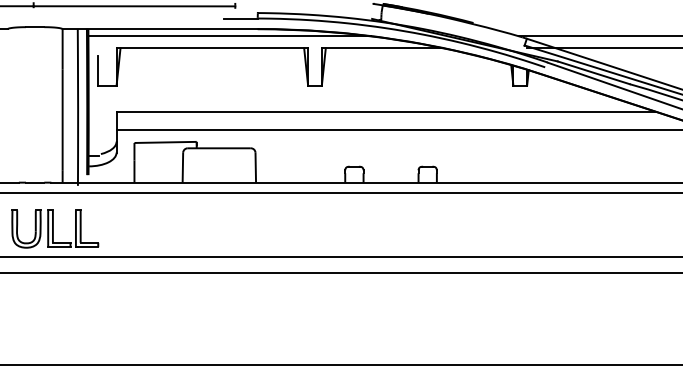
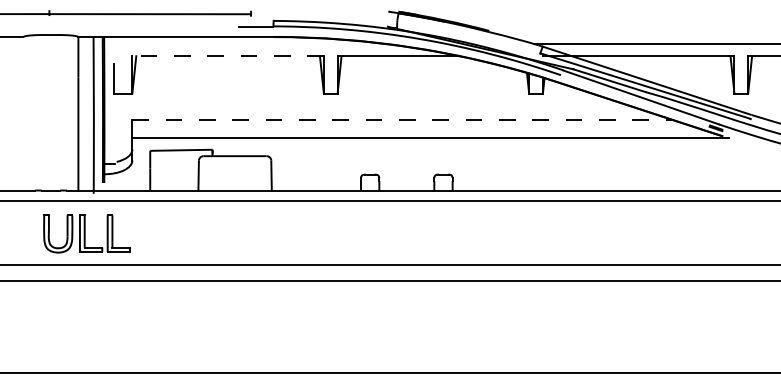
line: (229, 36) -> (245, 44), removed
line: (212, 48) -> (228, 56), solid -> dashed
line: (386, 111) -> (402, 119), solid -> dashed
part: (54, 228) -> (86, 233), moved

